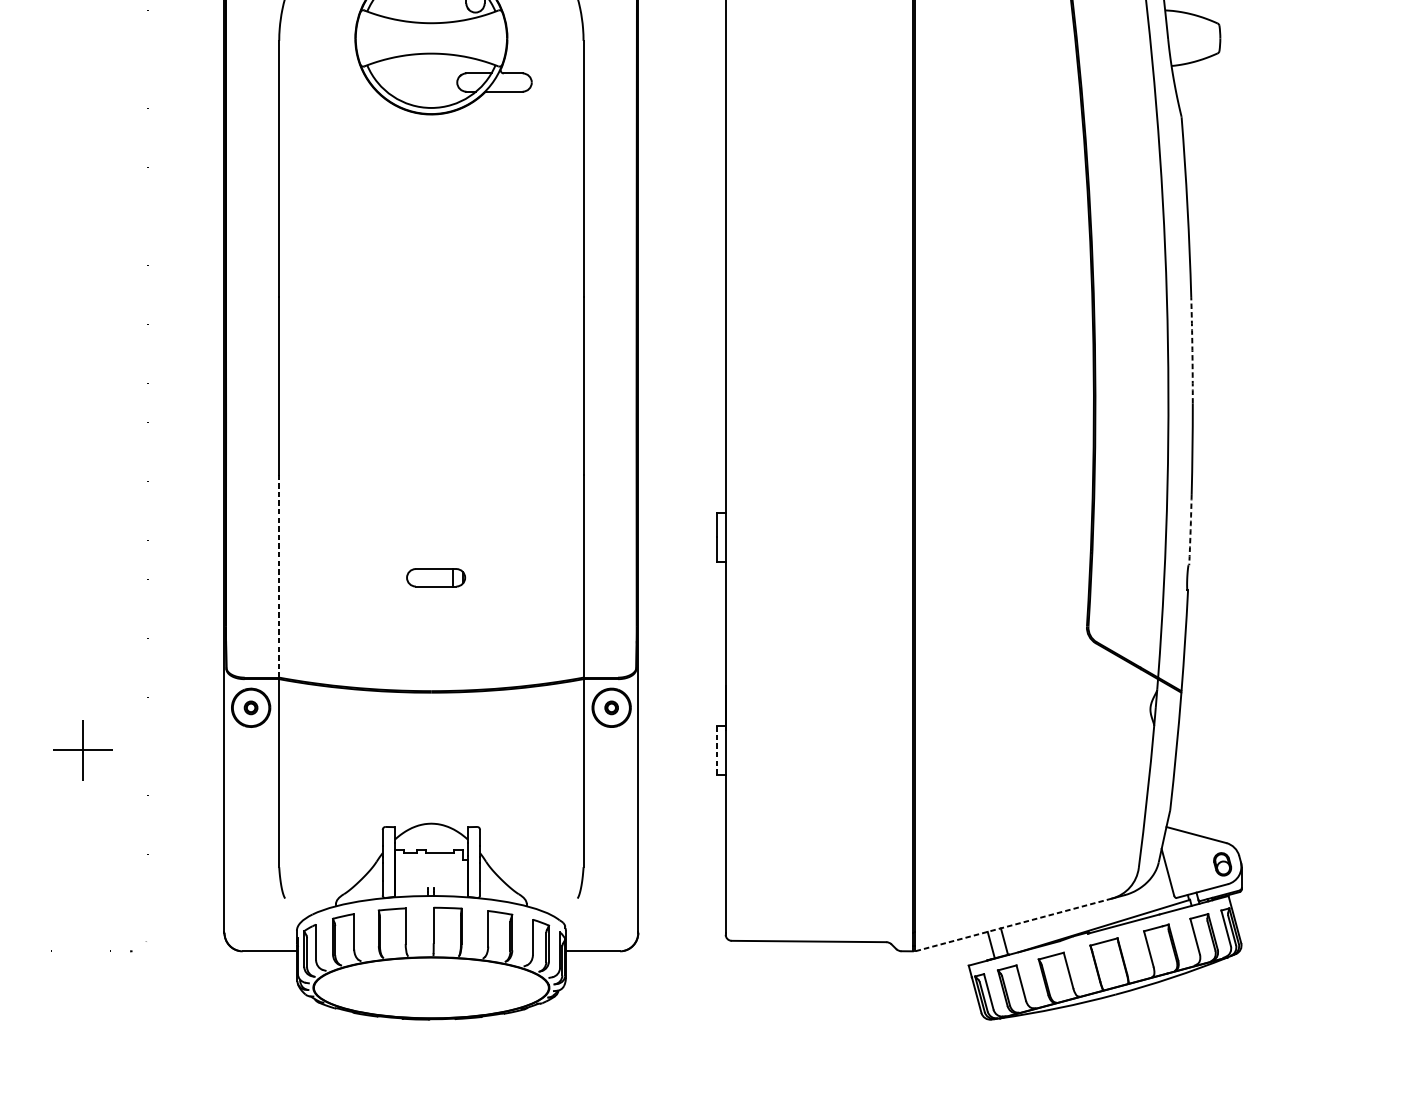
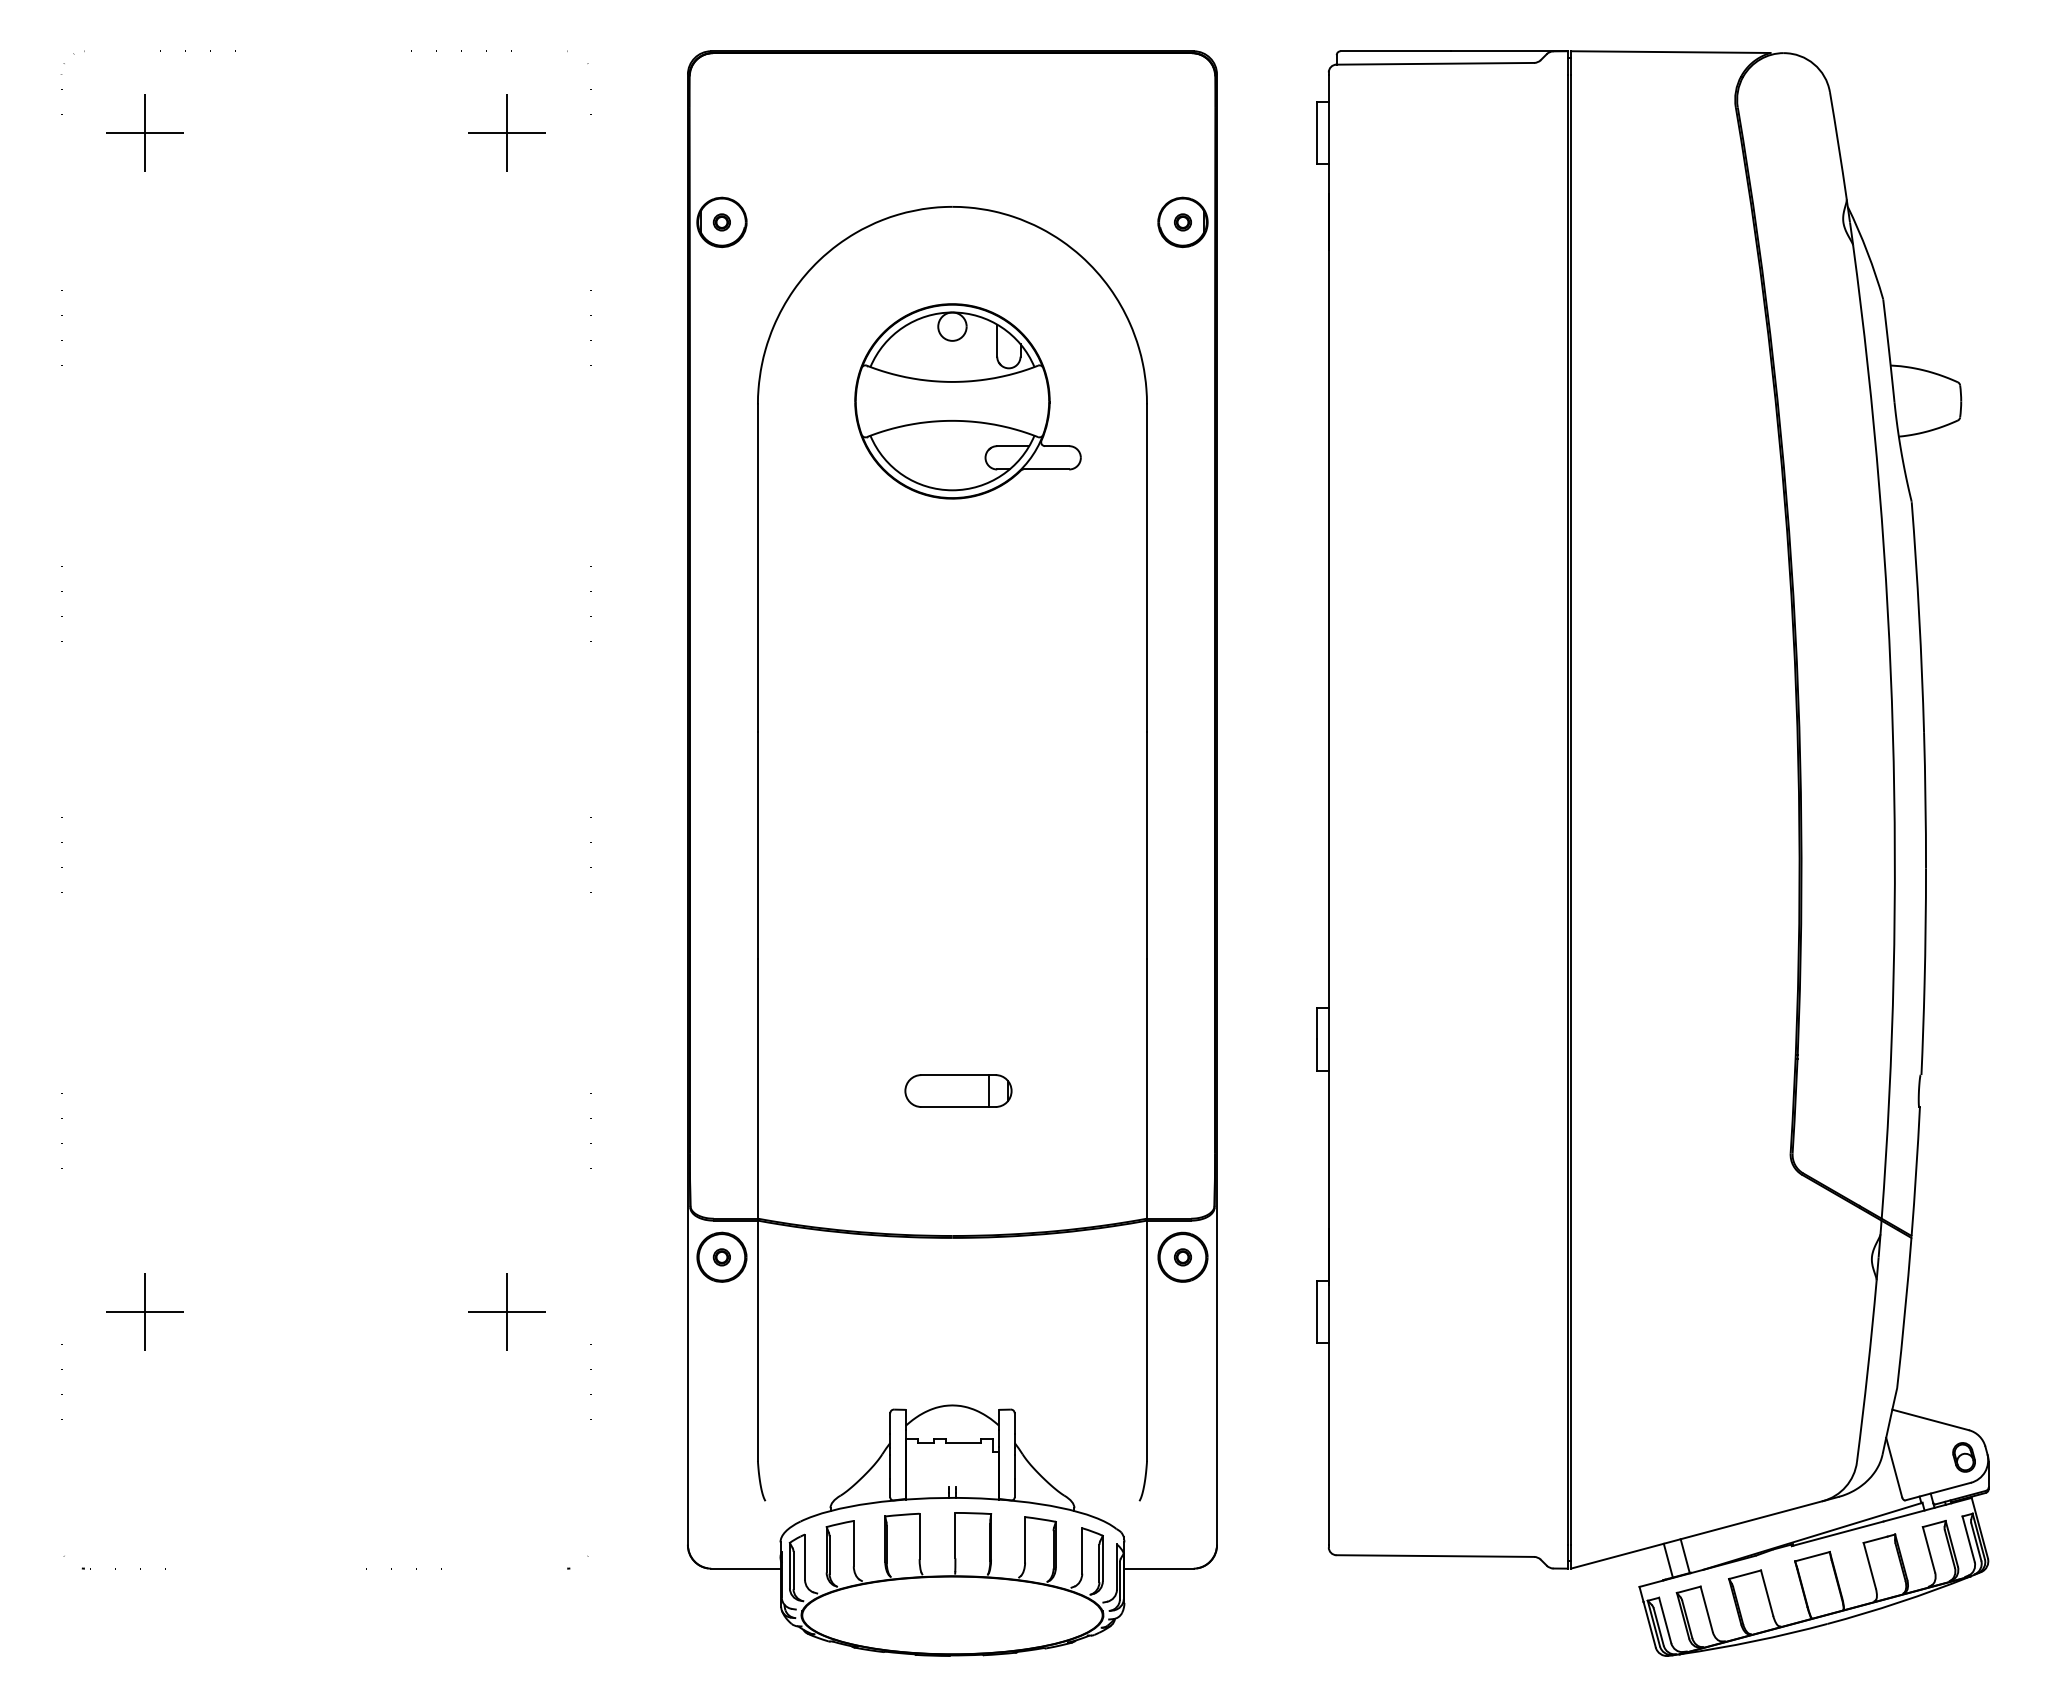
arc: (1192, 350) -> (1925, 800), dashed -> solid
arc: (1190, 530) -> (1923, 1030), dashed -> solid
line: (278, 575) -> (757, 1088), dashed -> solid
part: (436, 577) -> (958, 1090), size x1.43
line: (716, 751) -> (1317, 1312), dashed -> solid
line: (1013, 925) -> (1696, 1535), dashed -> solid

